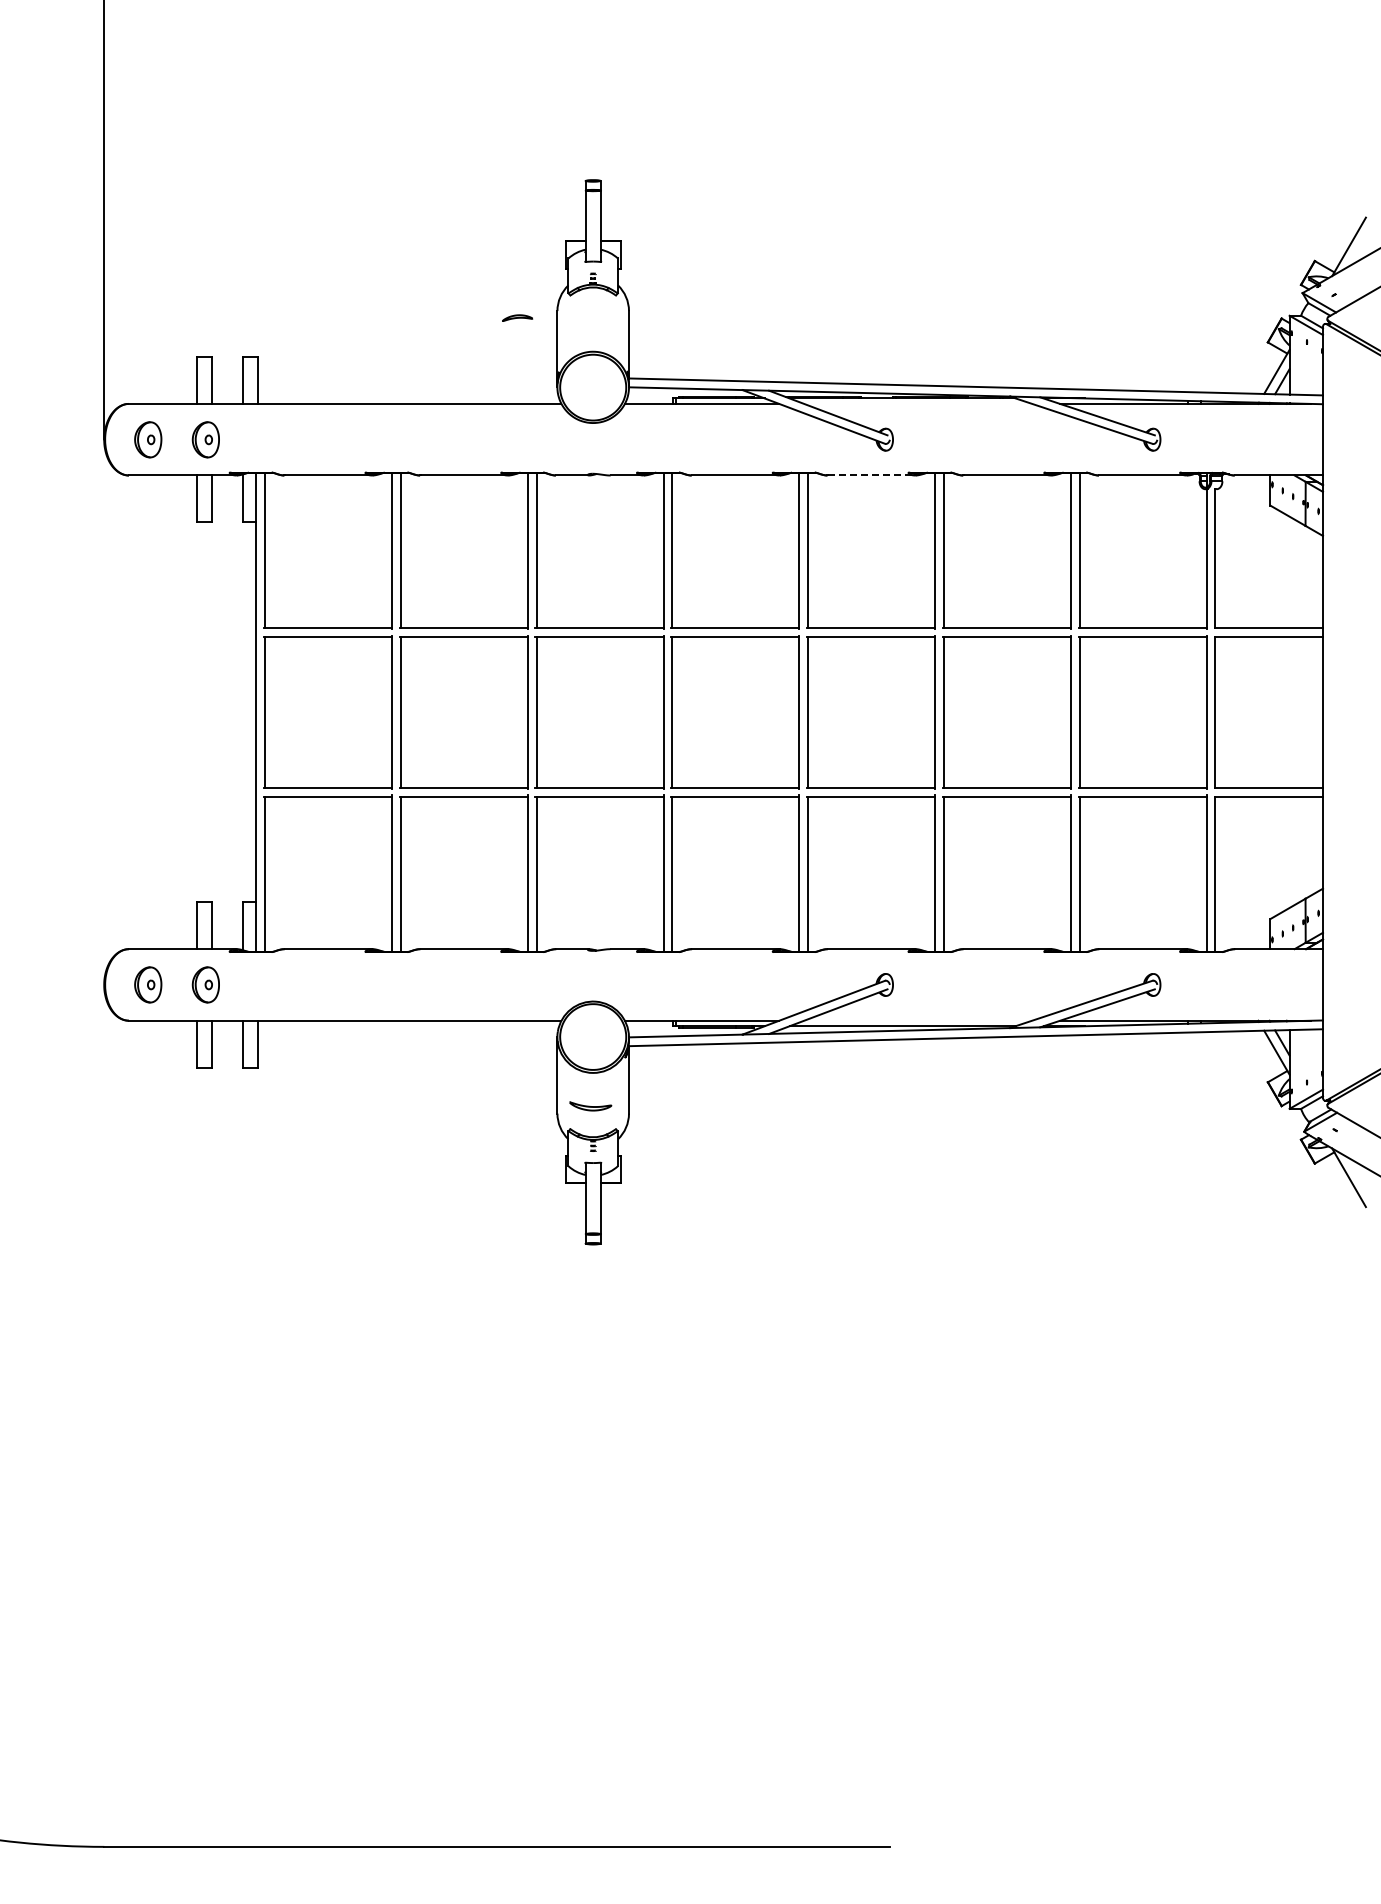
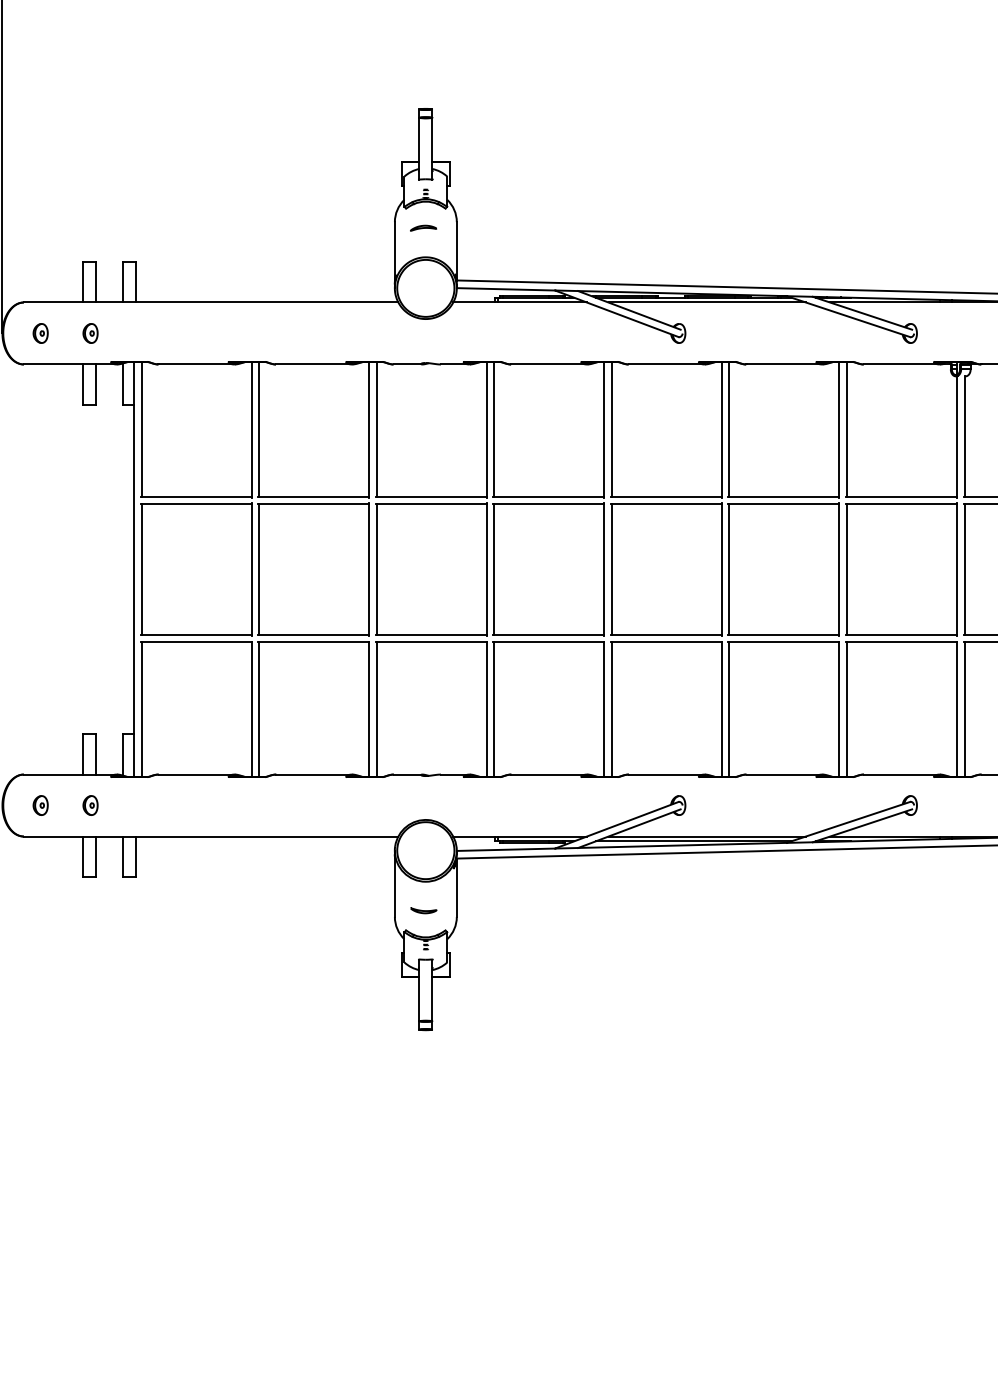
part: (517, 317) -> (423, 227), moved
line: (918, 403) -> (707, 302), added
part: (148, 439) -> (40, 333), size x0.62
part: (205, 439) -> (90, 333), size x0.62
line: (871, 475) -> (666, 364), dashed -> solid
part: (148, 984) -> (40, 805), size x0.62
part: (205, 984) -> (90, 805), size x0.62
line: (918, 1020) -> (707, 836), added
part: (590, 1106) -> (423, 910), size x0.71

